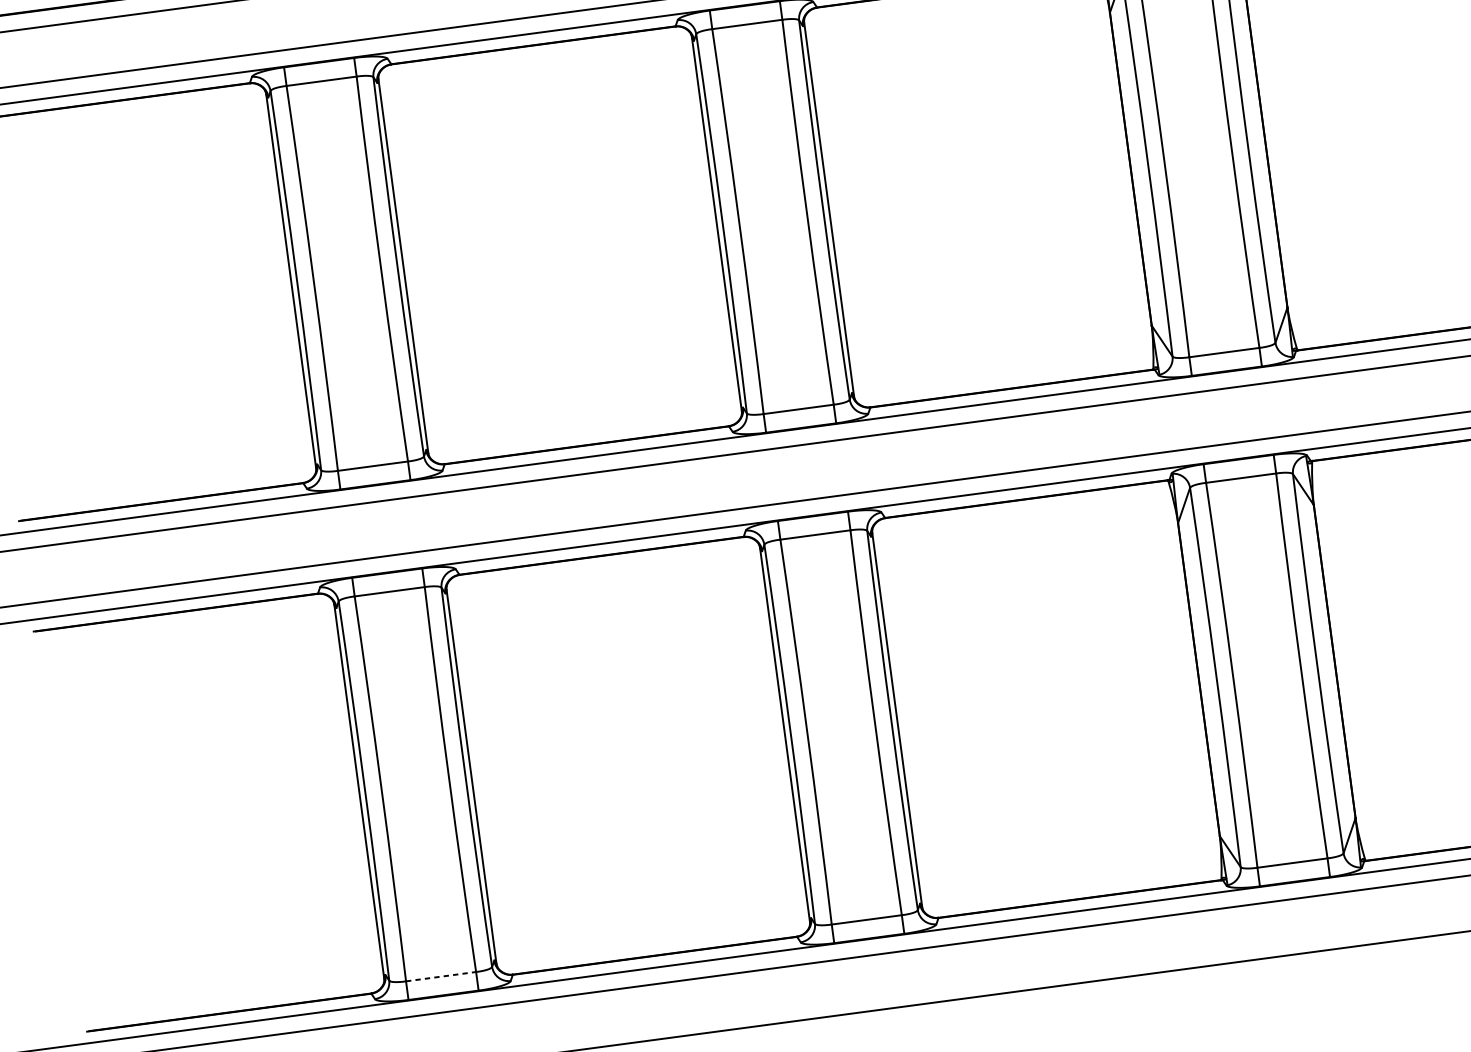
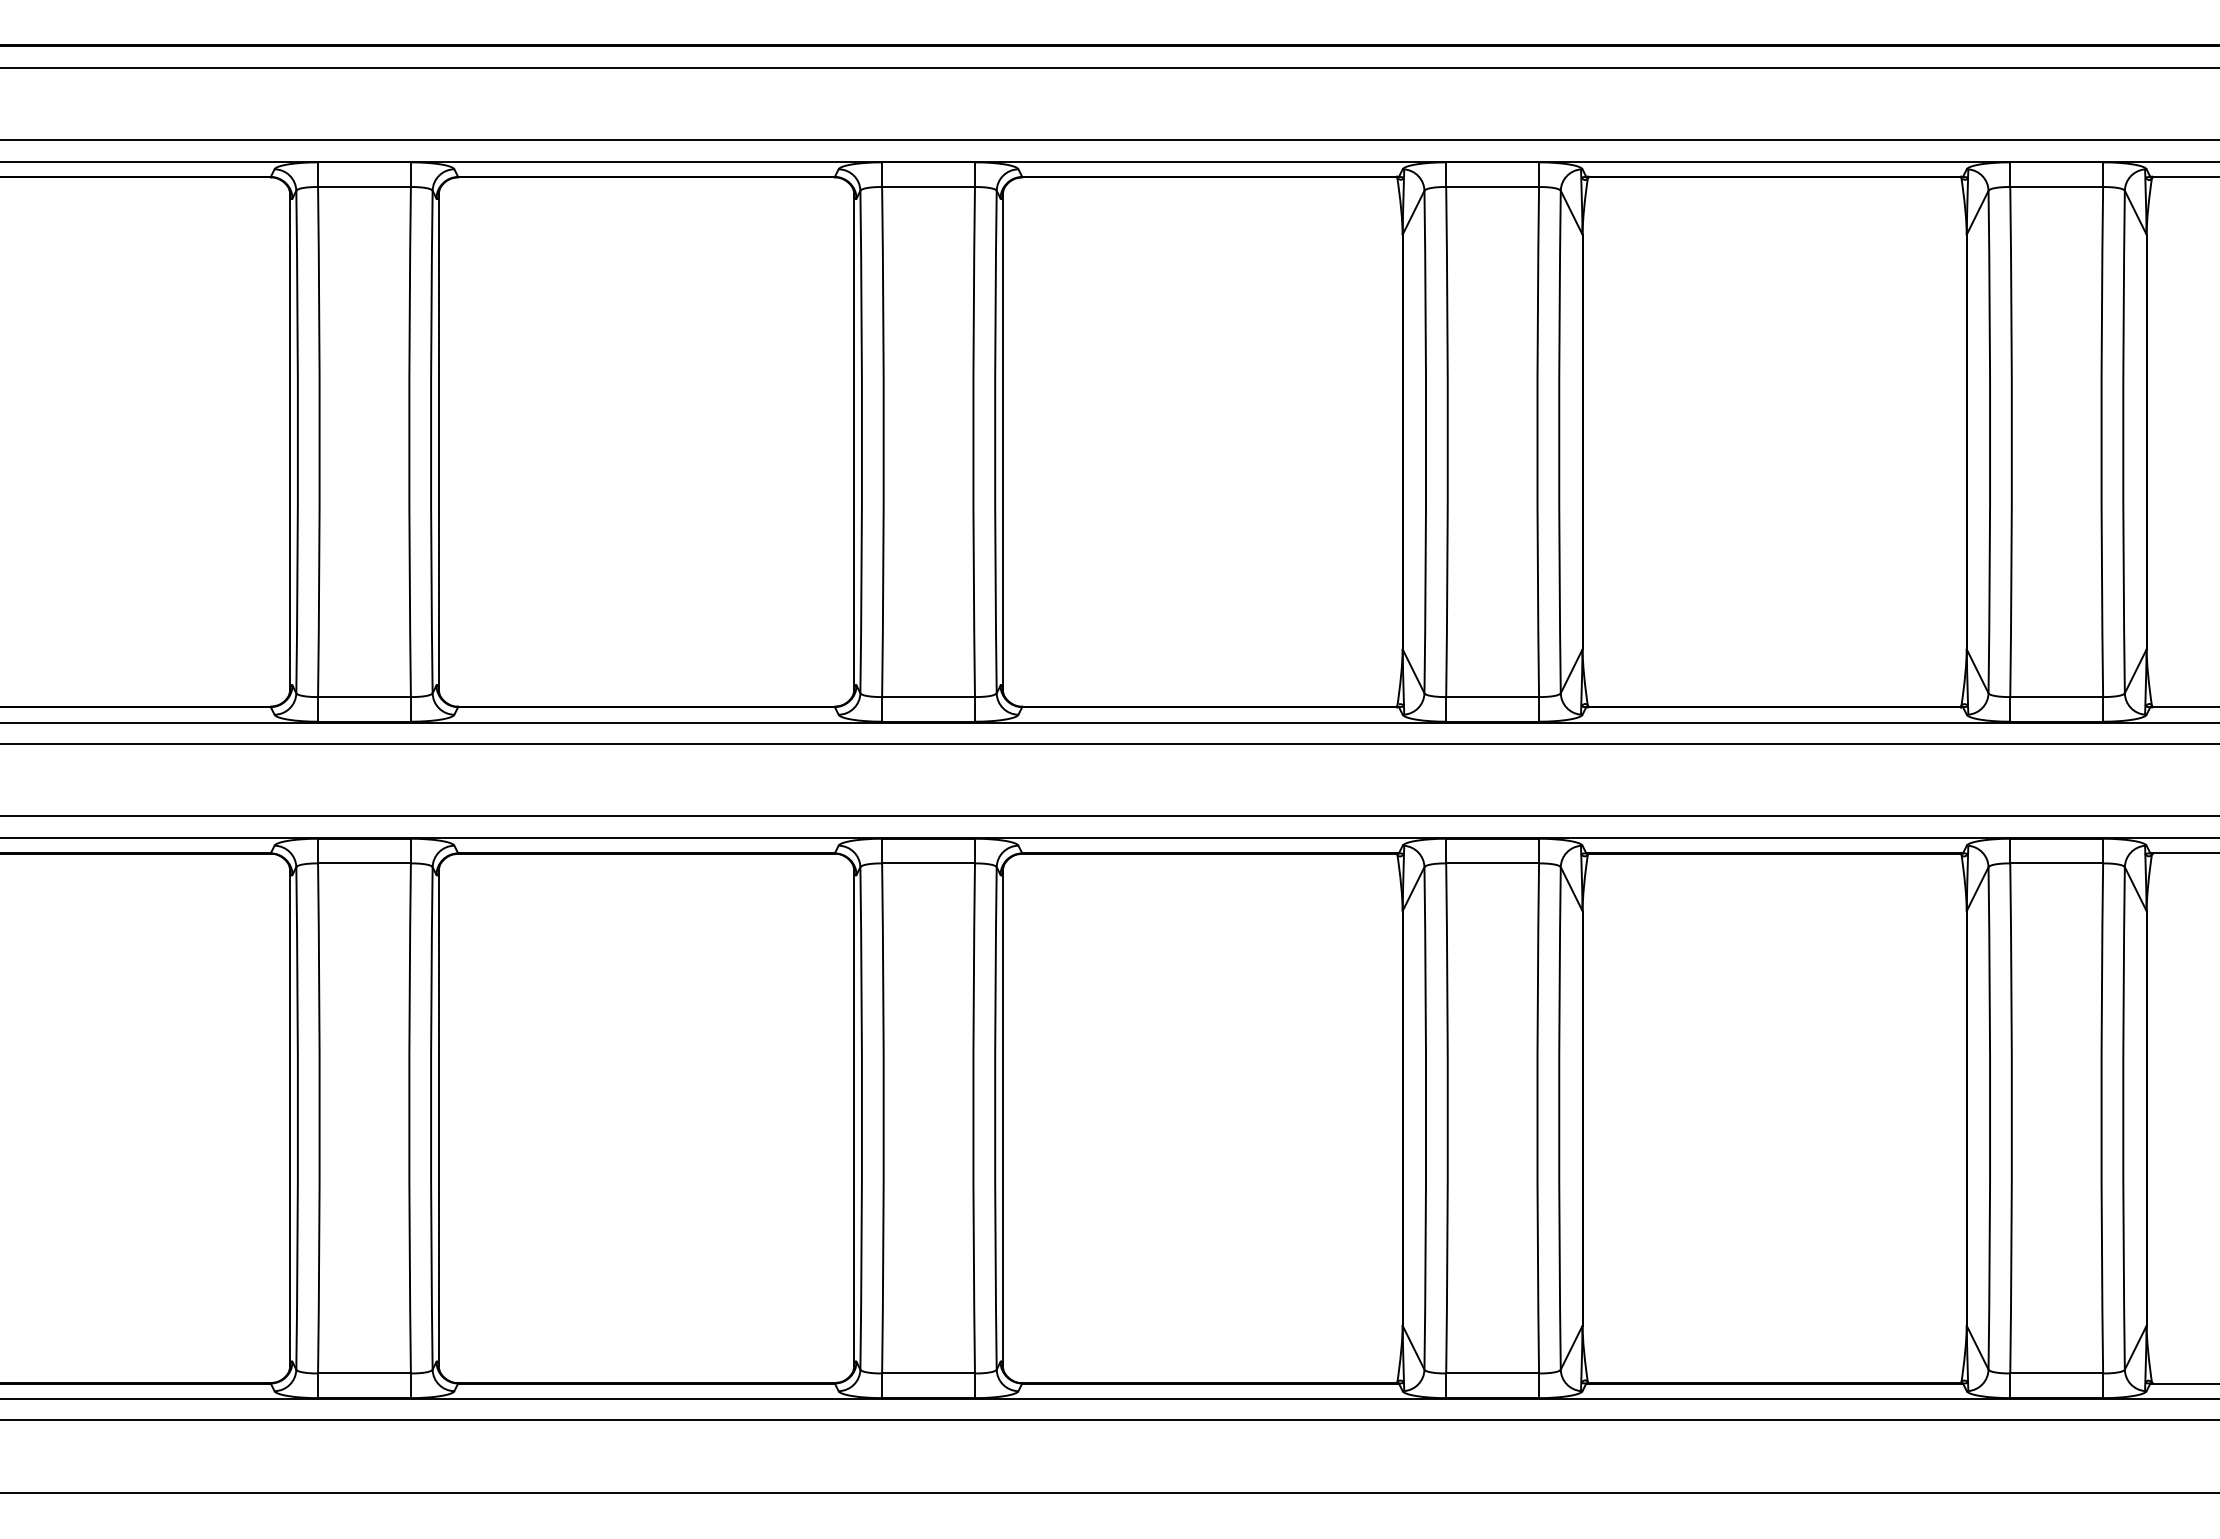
line: (441, 976) -> (364, 1373), dashed -> solid

